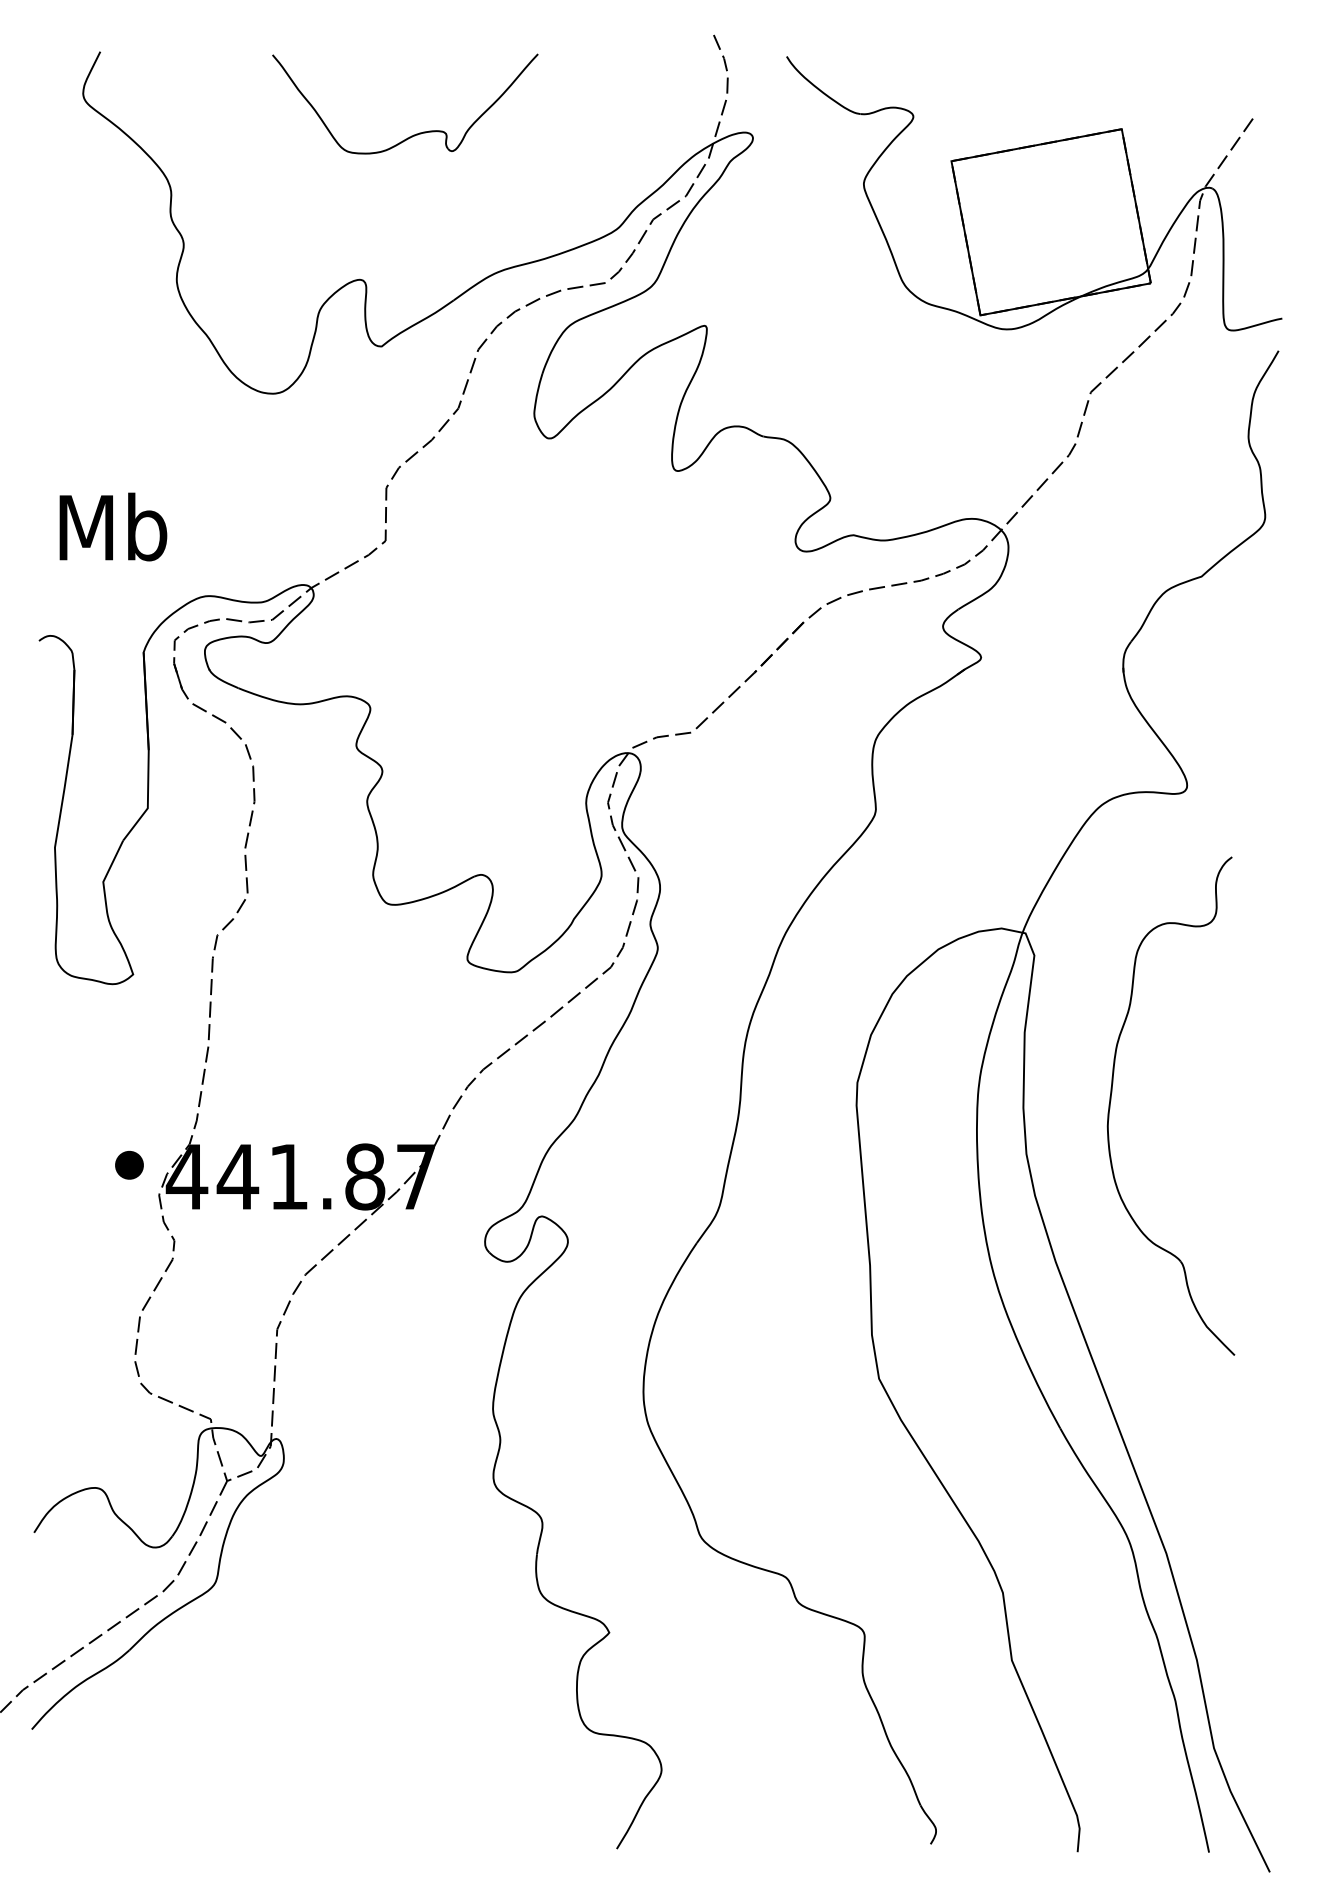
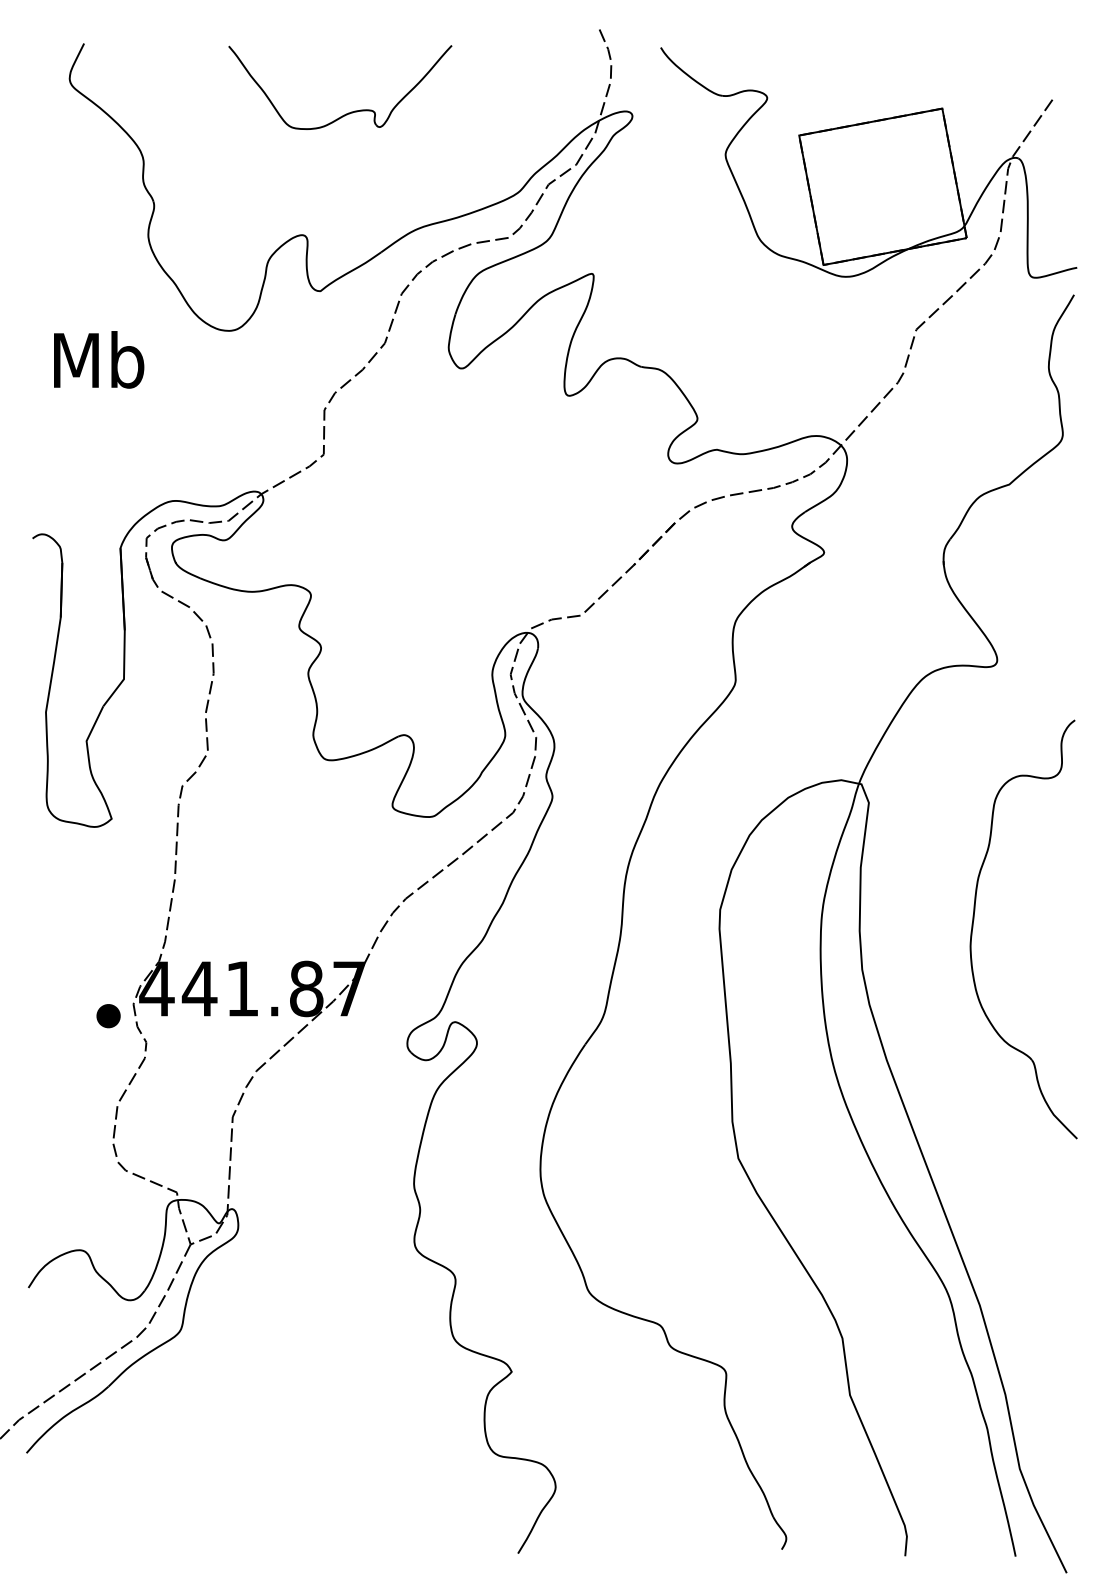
text: (113, 526) -> (99, 359), moved
part: (1112, 1095) -> (974, 920), moved
part: (129, 1165) -> (108, 1016), moved

